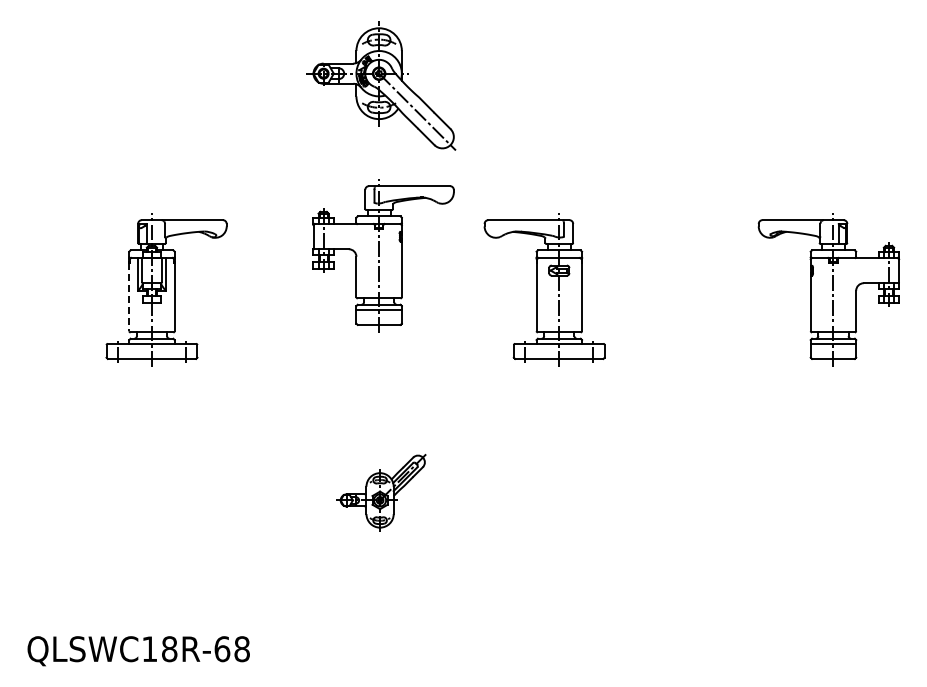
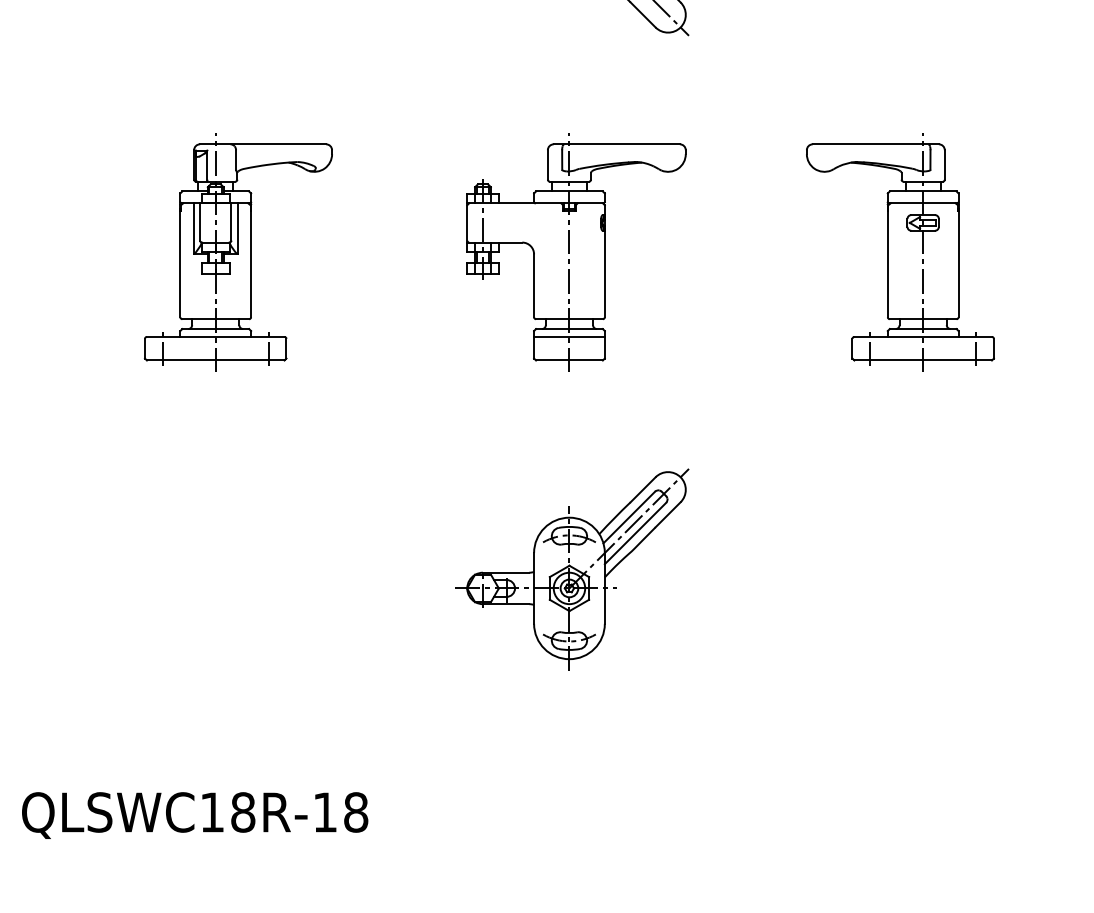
part: (383, 255) -> (576, 252), moved
part: (544, 289) -> (900, 252), moved
line: (129, 297) -> (180, 264), dashed -> solid
part: (381, 492) -> (573, 568), size x1.67
text: (222, 649) -> (325, 812), QLSWC18R-68 -> QLSWC18R-18

